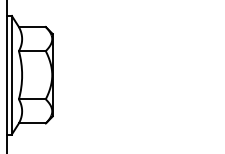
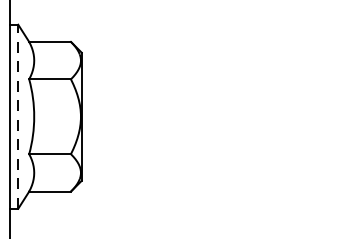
line: (11, 74) -> (17, 115), solid -> dashed

